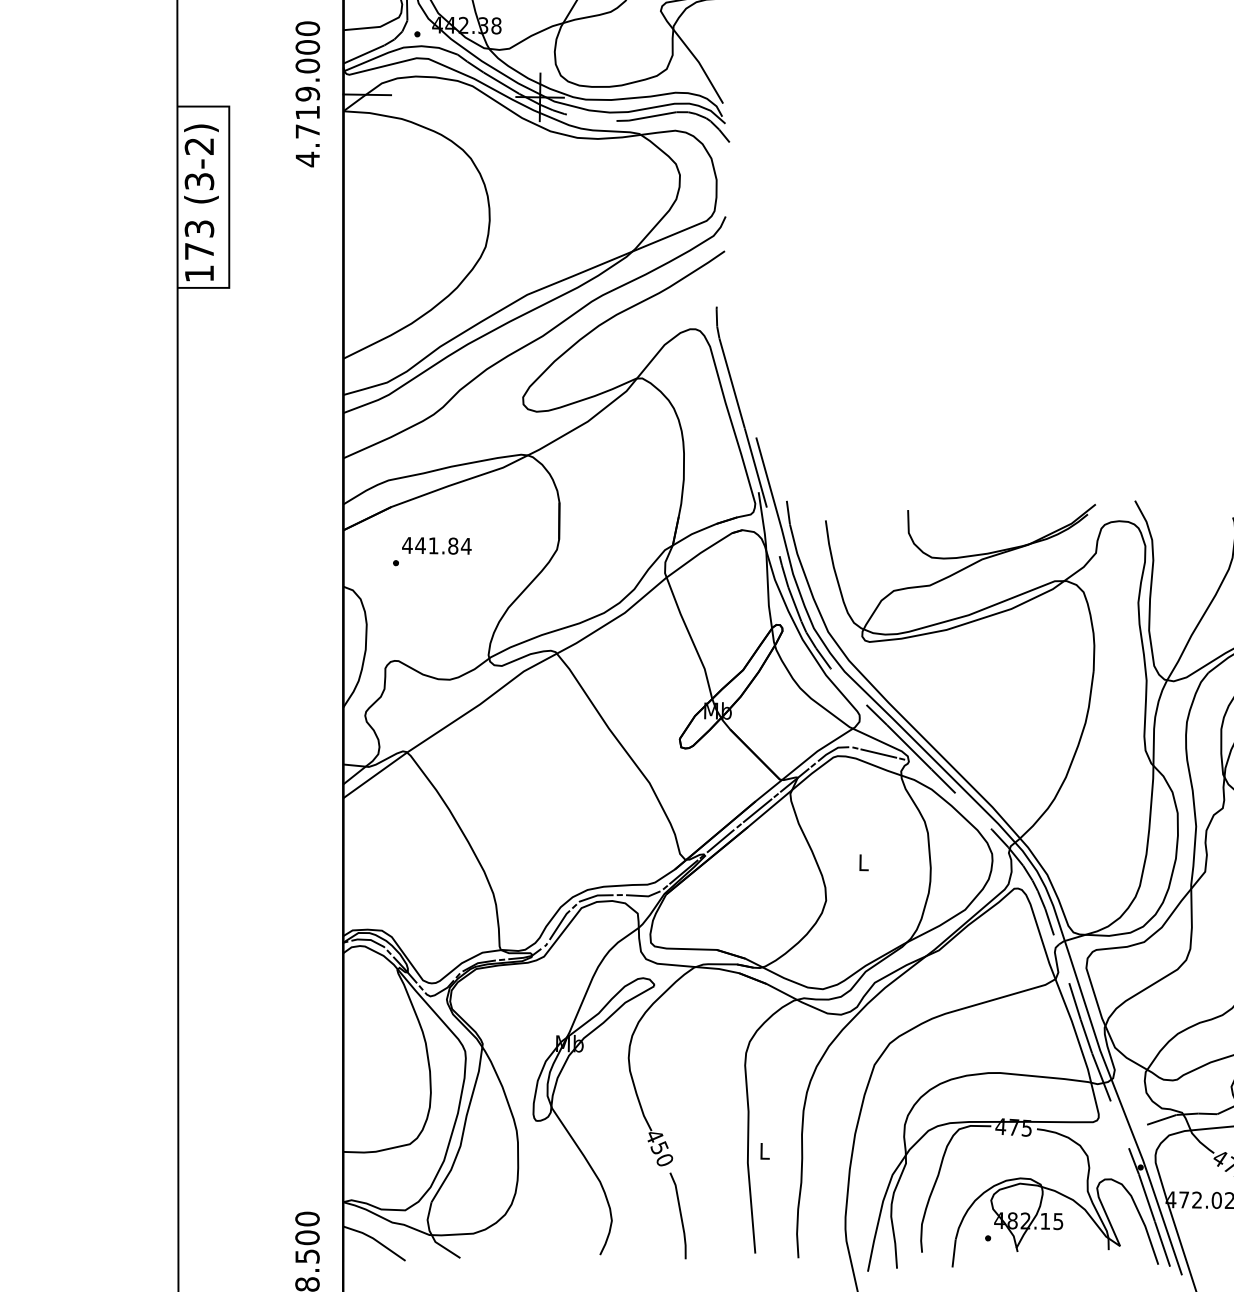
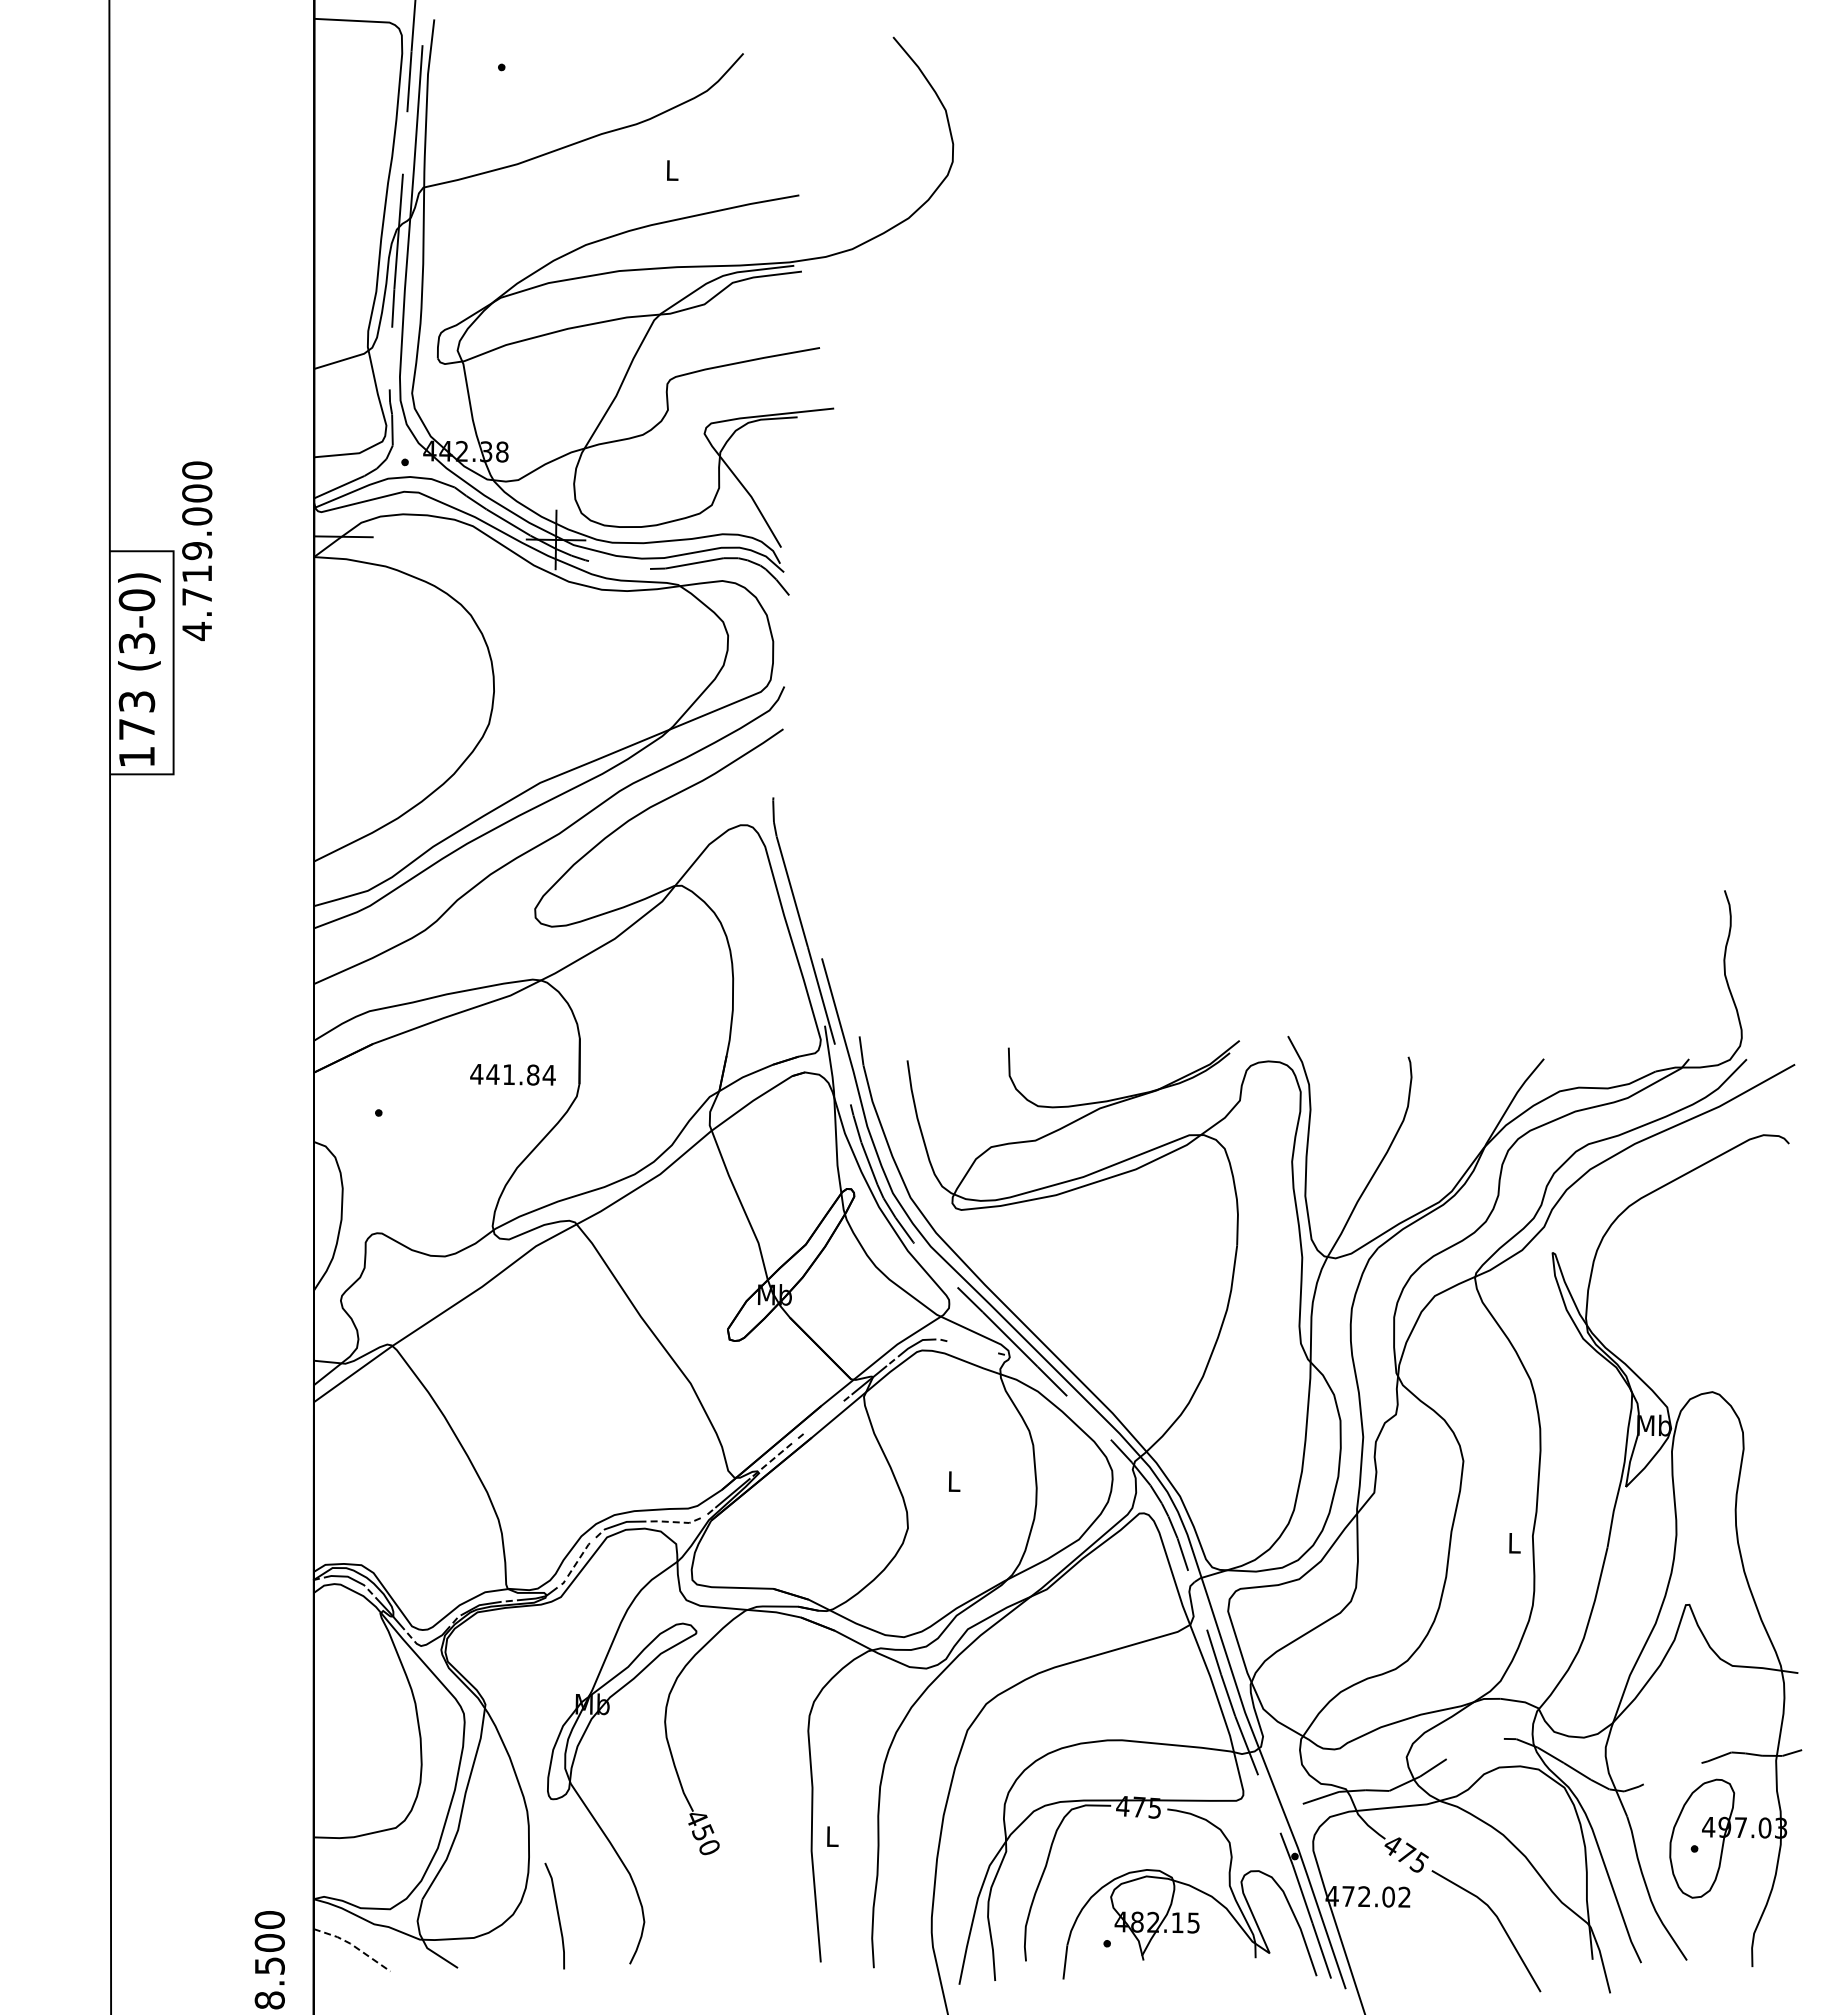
text: (308, 94) -> (197, 551), moved
text: (199, 146) -> (136, 600), (3-2) -> (3-0)
text: (436, 545) -> (512, 1074), moved
line: (878, 753) -> (972, 1347), removed
line: (757, 810) -> (823, 1417), removed
line: (720, 840) -> (778, 1454), solid -> dashed
line: (644, 895) -> (684, 1522), solid -> dashed
line: (559, 924) -> (580, 1557), solid -> dashed
line: (680, 1215) -> (557, 1915), moved
line: (375, 1239) -> (353, 1945), solid -> dashed

